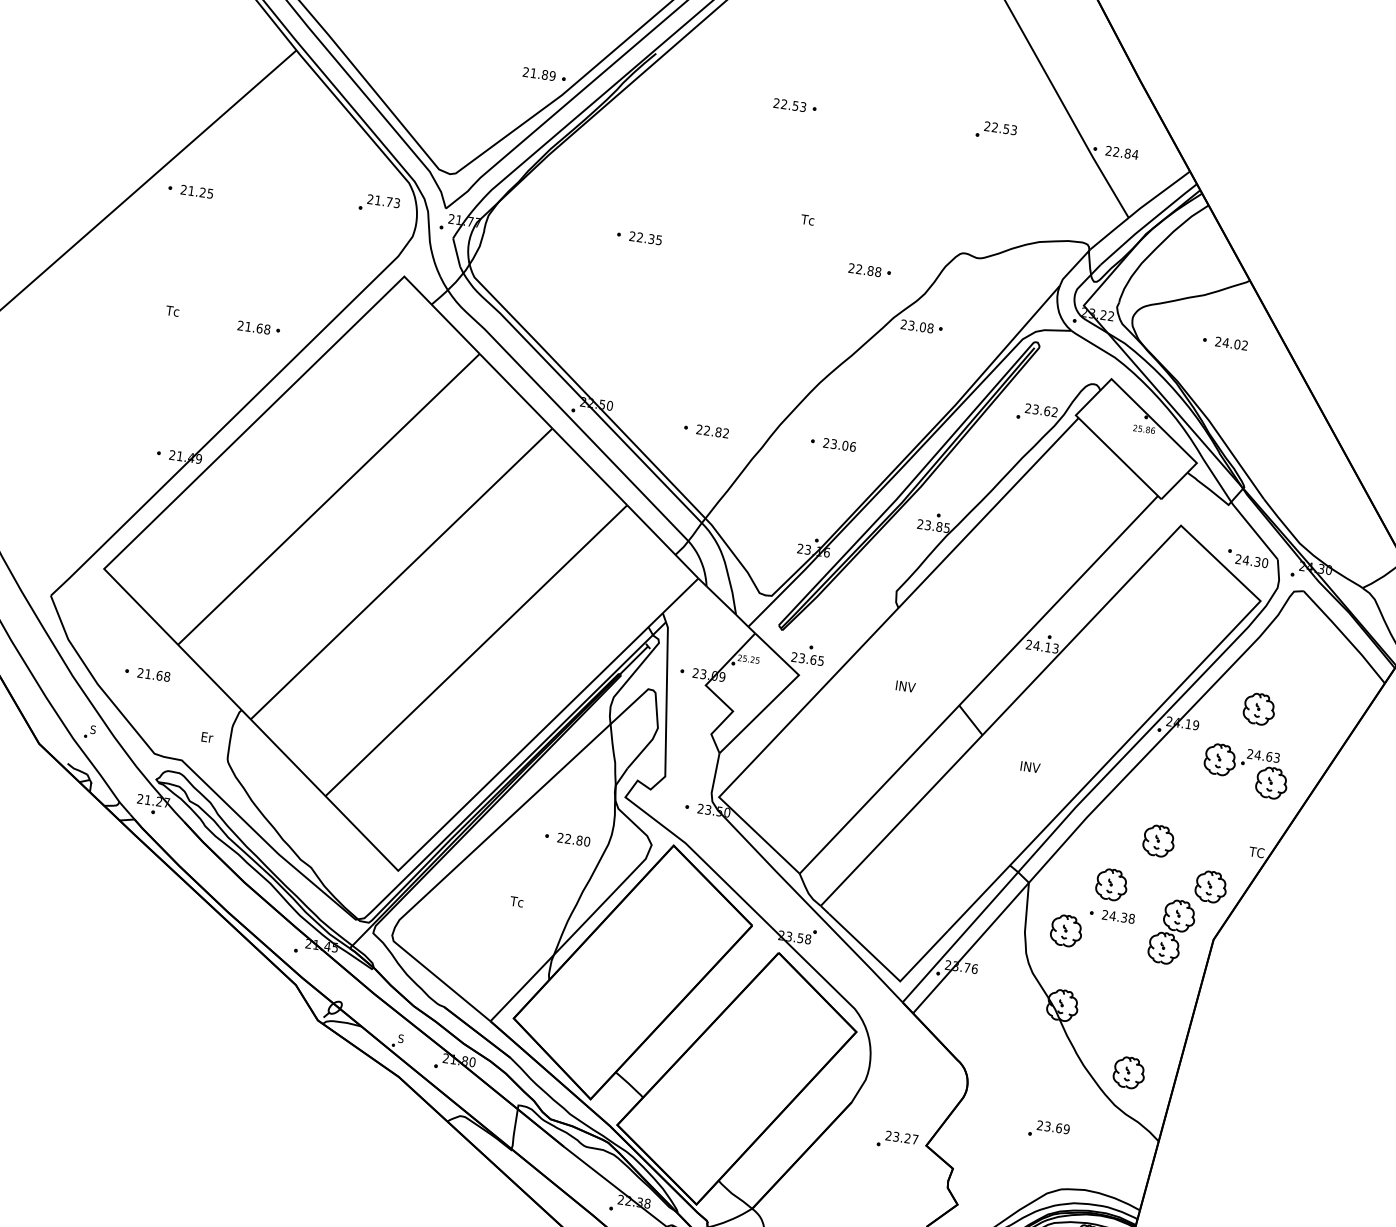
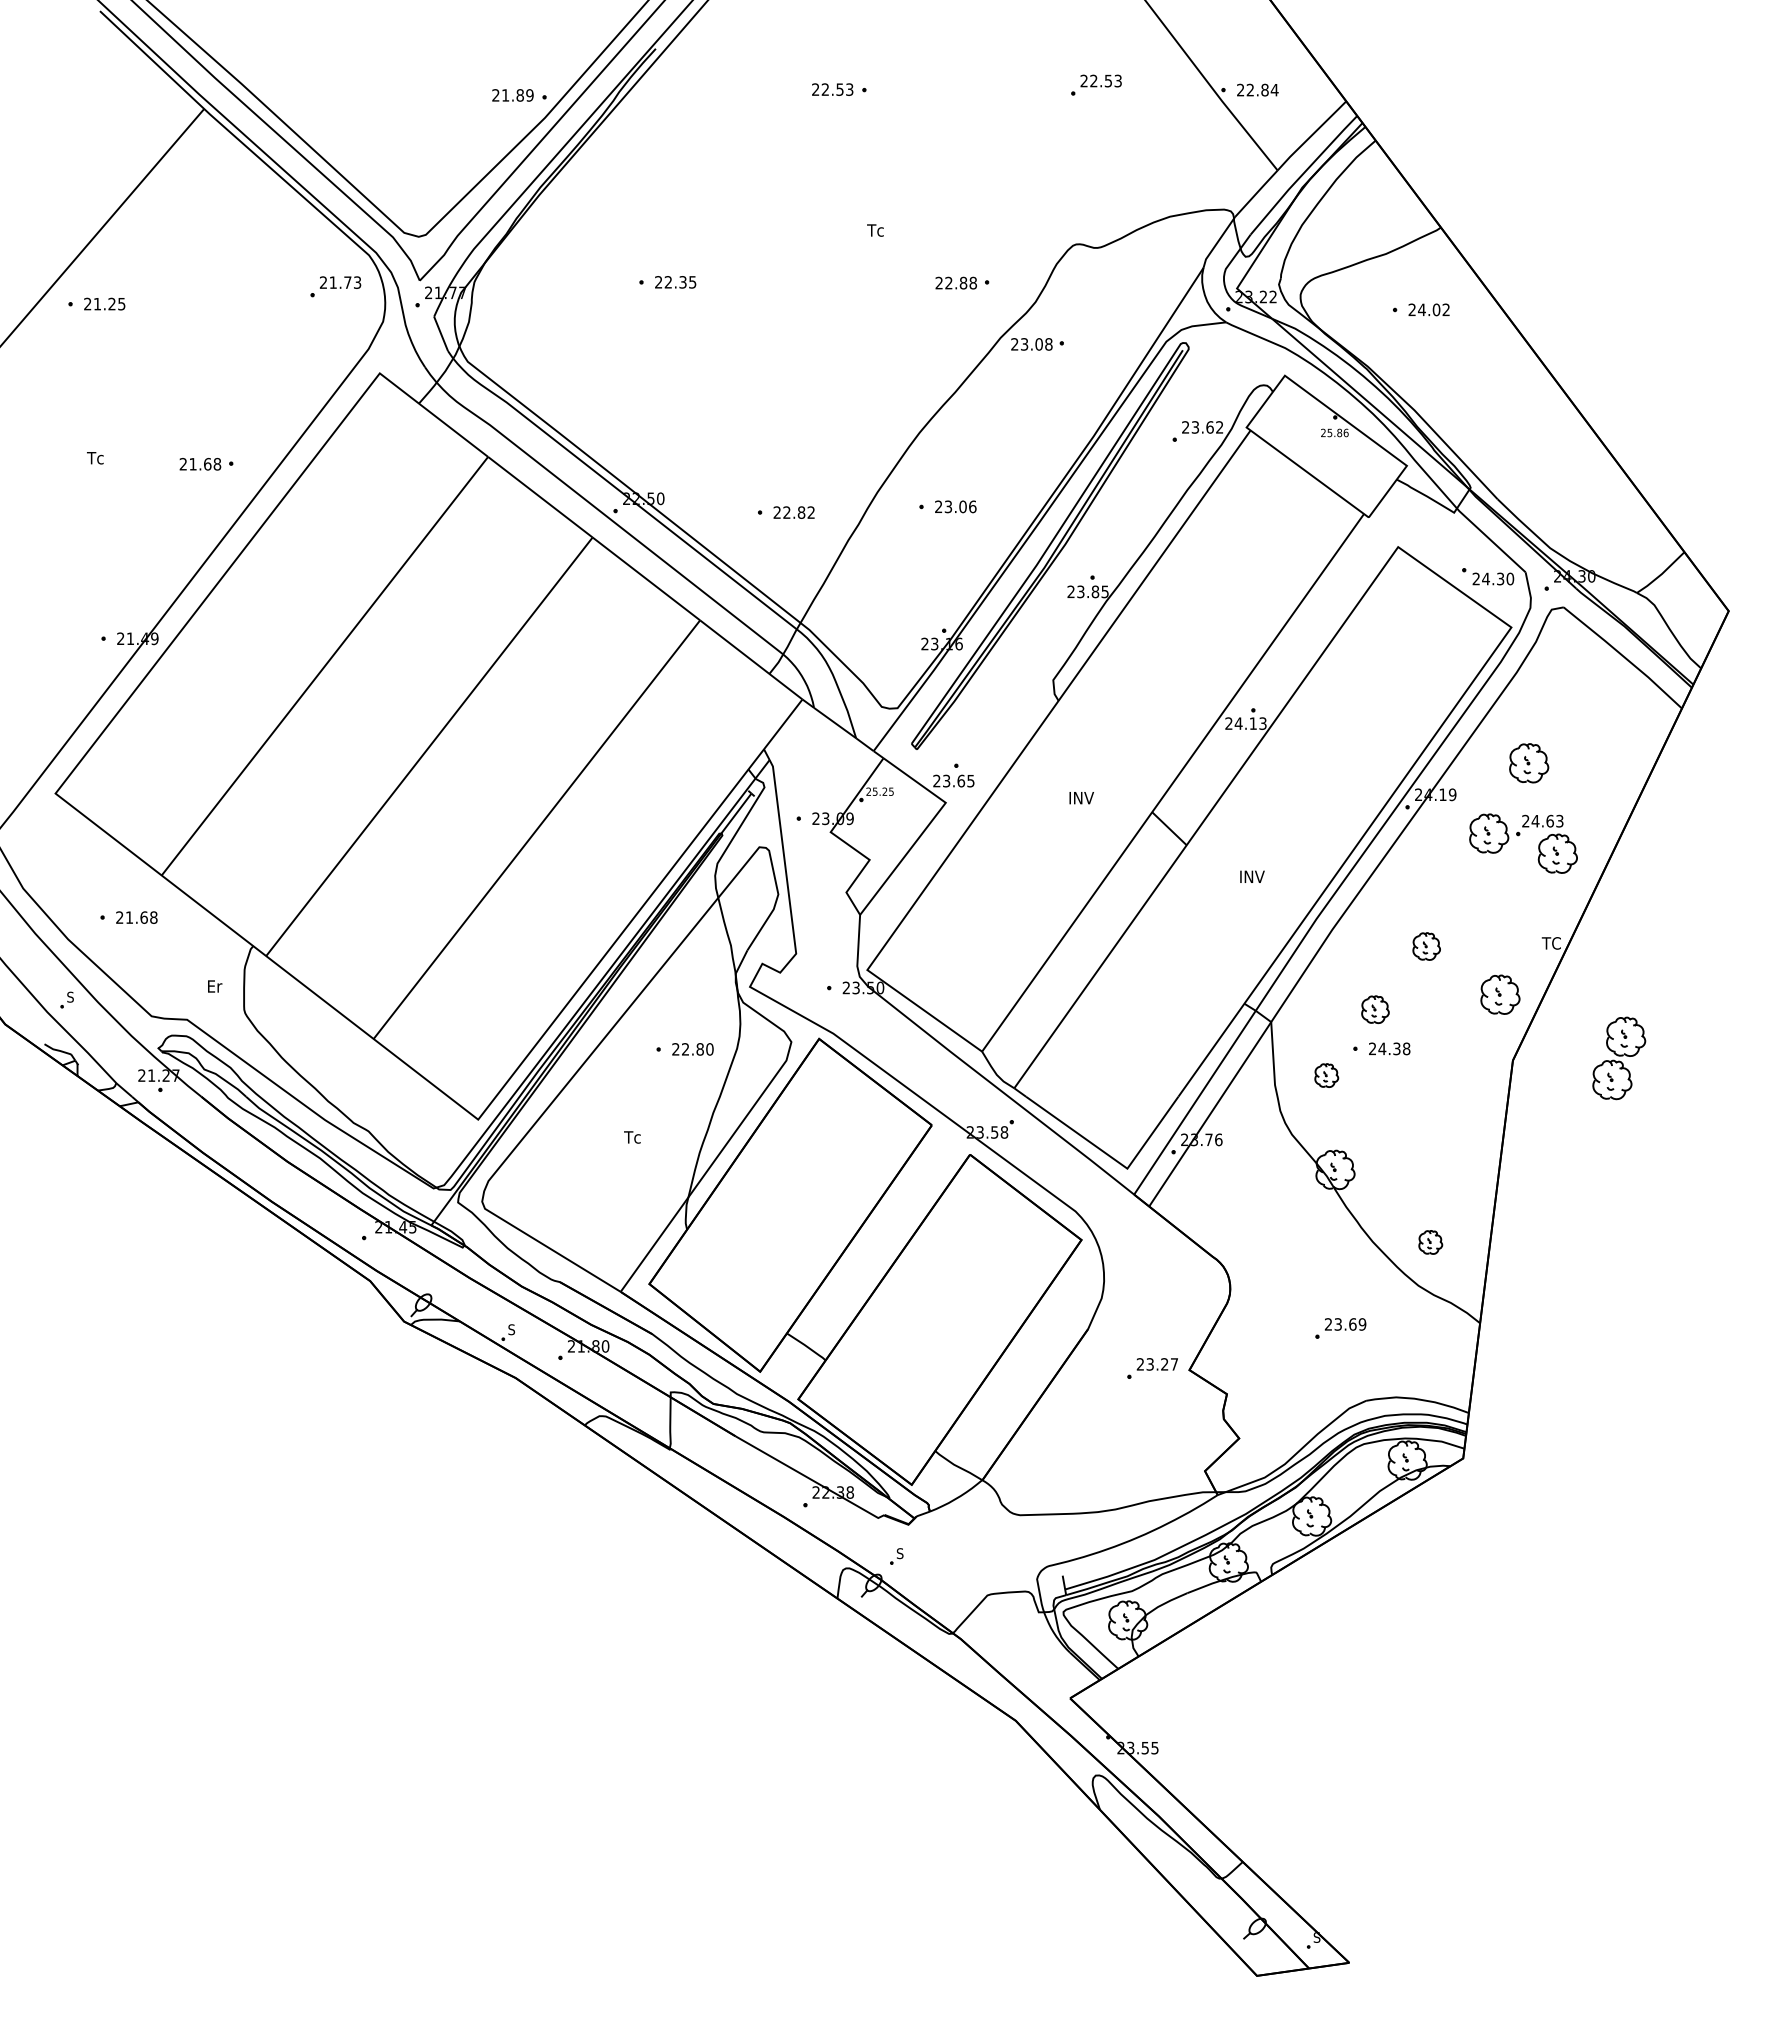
part: (1158, 840) -> (1426, 946), size x0.7
part: (1111, 884) -> (1375, 1009), size x0.7
part: (1066, 930) -> (1326, 1075), size x0.6
part: (1172, 932) -> (1619, 1058), moved
part: (1128, 1072) -> (1430, 1242), size x0.6

